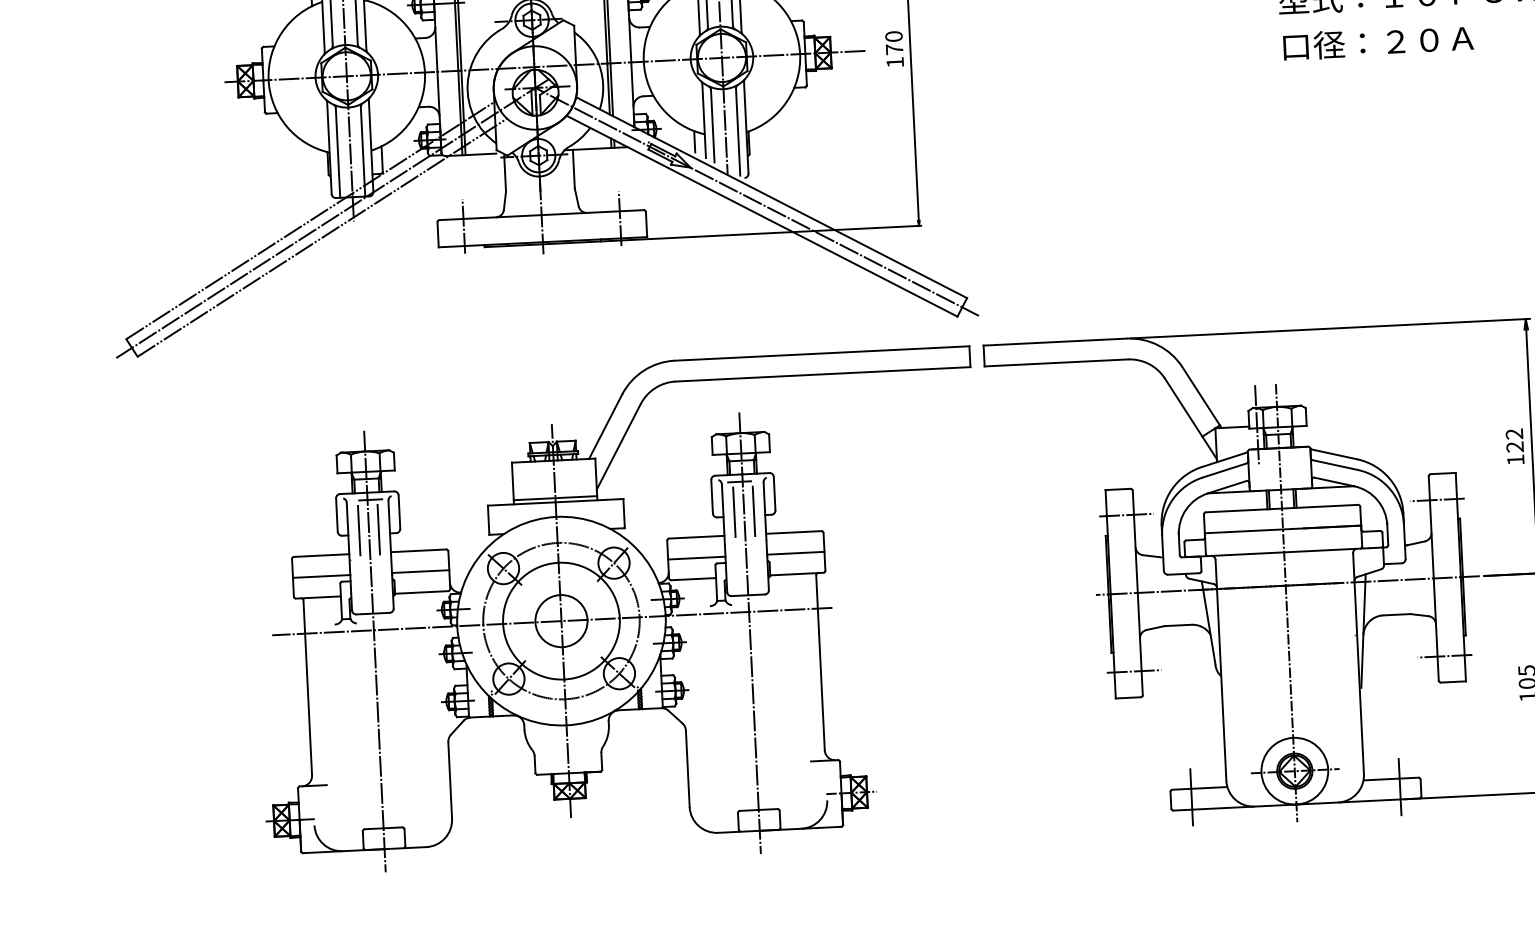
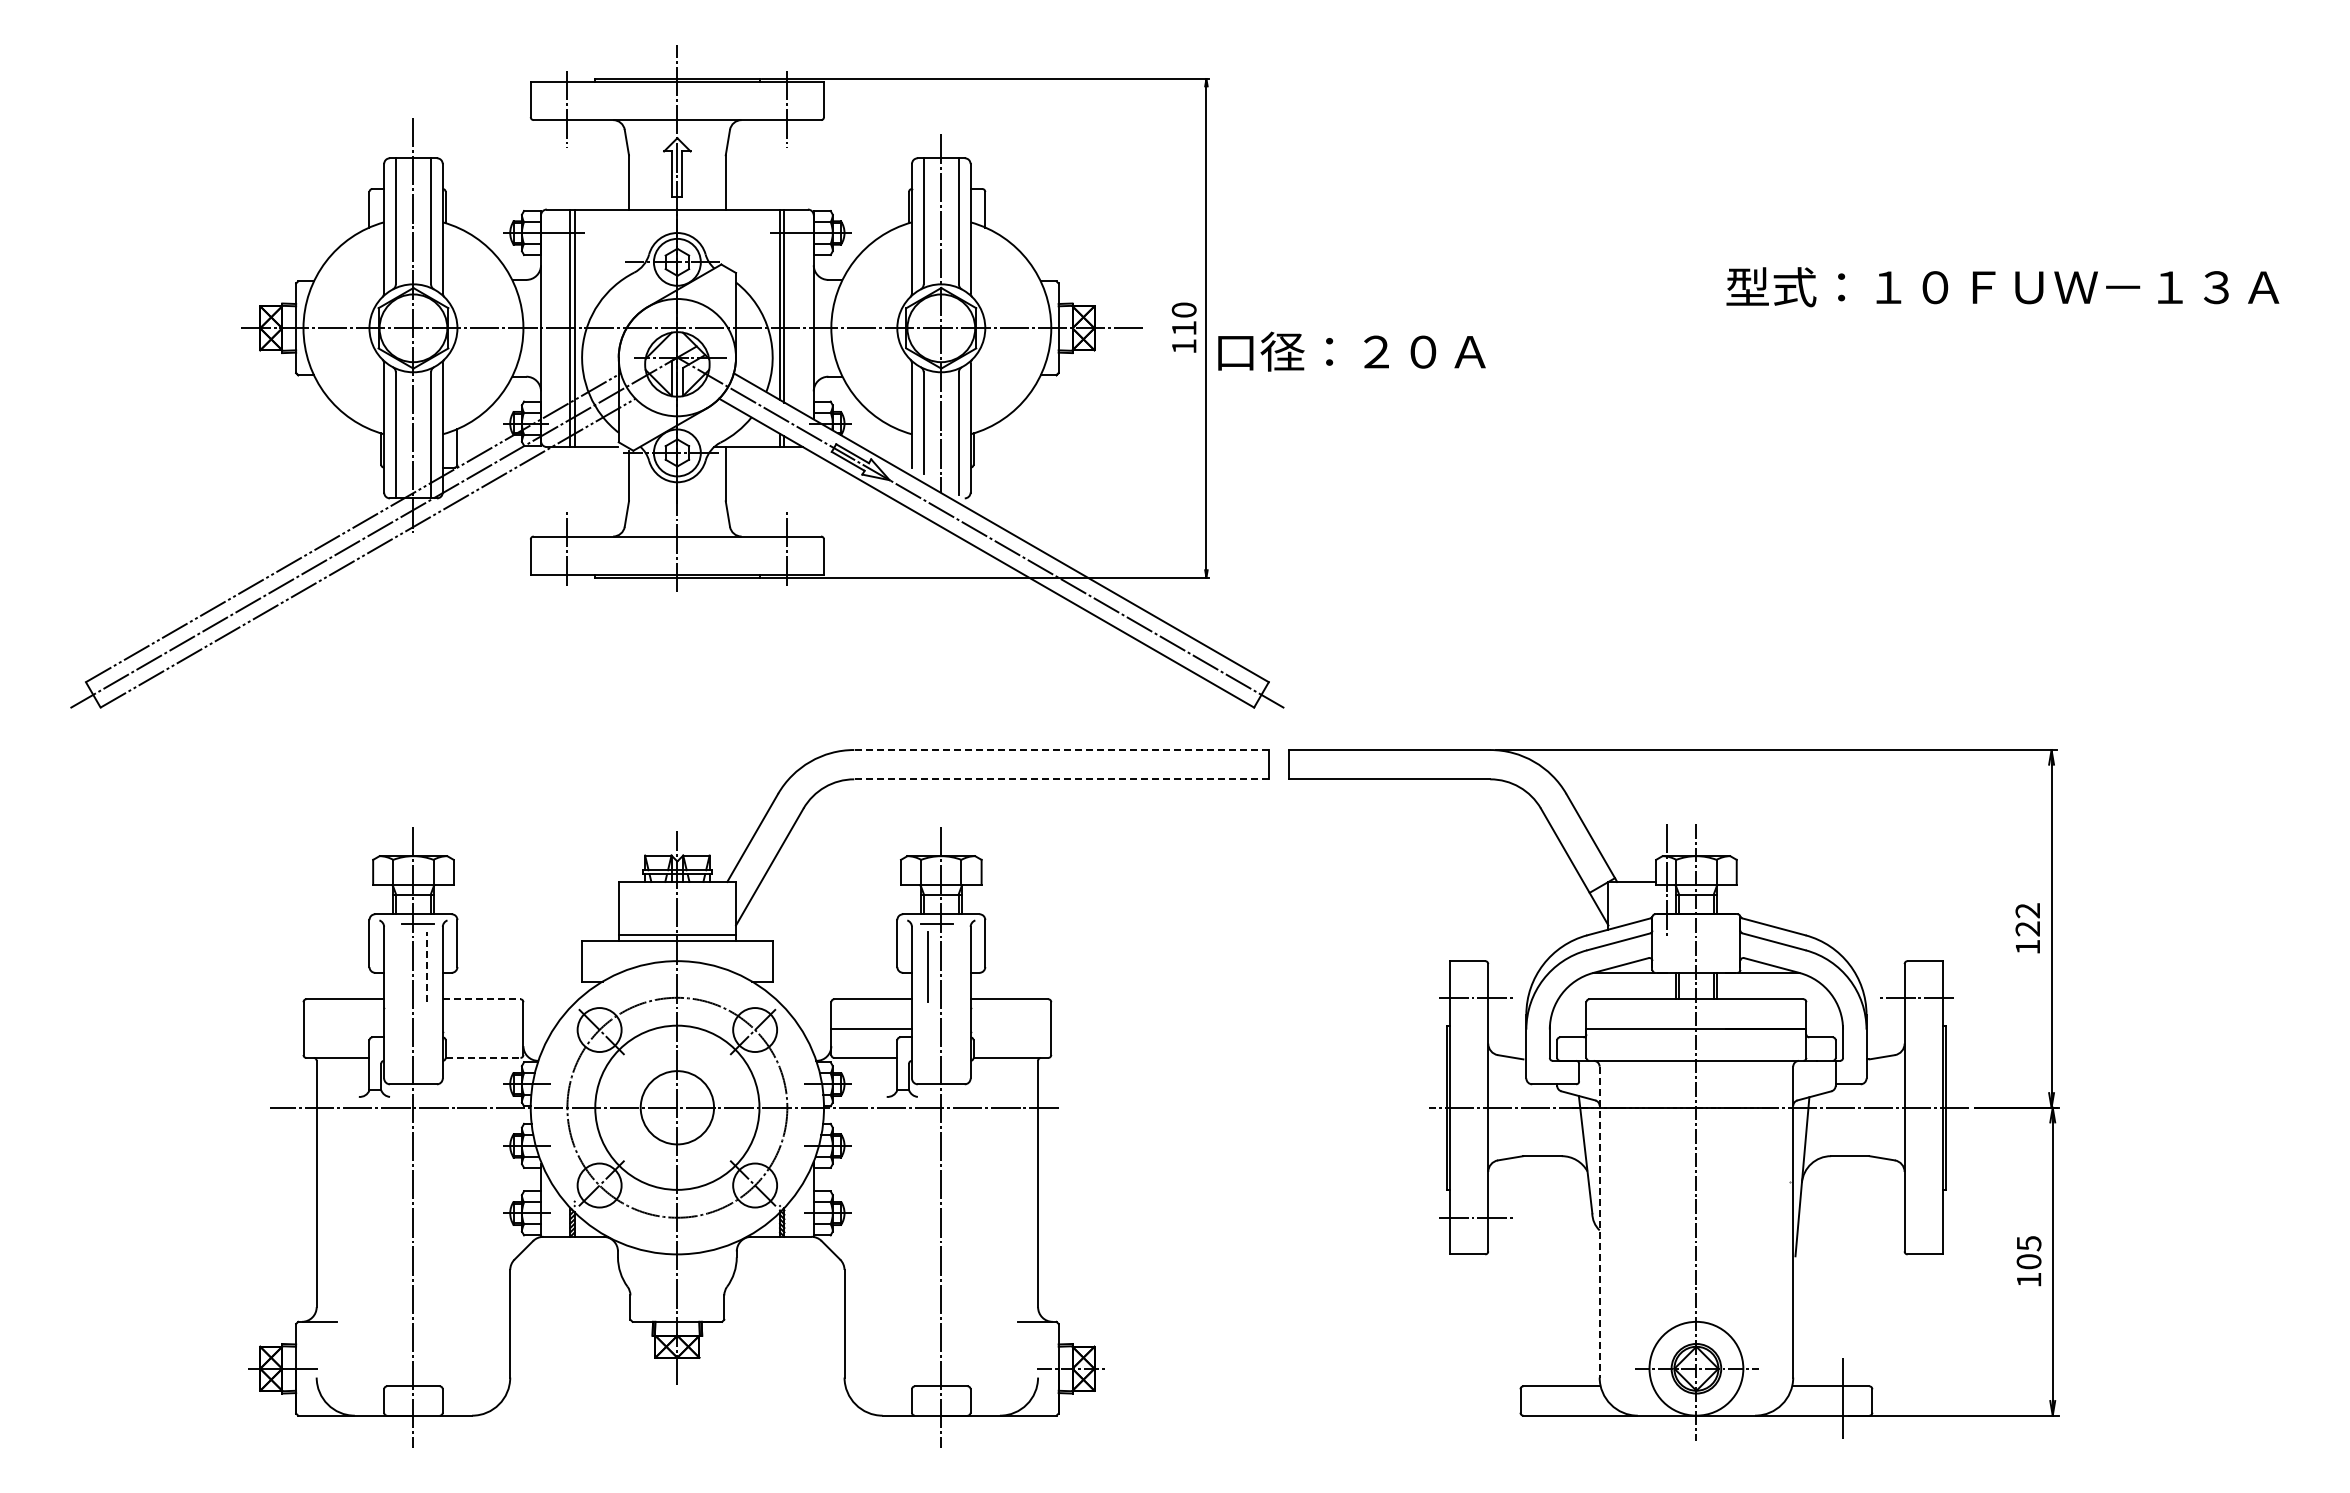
text: (1378, 42) -> (1351, 351), moved
text: (894, 48) -> (1184, 327), 170 -> 110
line: (694, 142) -> (897, 444), removed
line: (822, 353) -> (1061, 750), solid -> dashed
line: (823, 374) -> (1061, 779), solid -> dashed
line: (754, 511) -> (955, 966), removed
line: (378, 529) -> (427, 966), solid -> dashed
line: (359, 530) -> (399, 966), removed
line: (418, 550) -> (481, 999), solid -> dashed
line: (795, 553) -> (1010, 1028), removed
line: (420, 571) -> (482, 1028), removed
line: (321, 576) -> (343, 1028), removed
line: (421, 592) -> (483, 1057), solid -> dashed
line: (1444, 656) -> (1914, 1217), removed
line: (1220, 670) -> (1599, 1222), solid -> dashed
line: (1191, 797) -> (1549, 1398), removed

